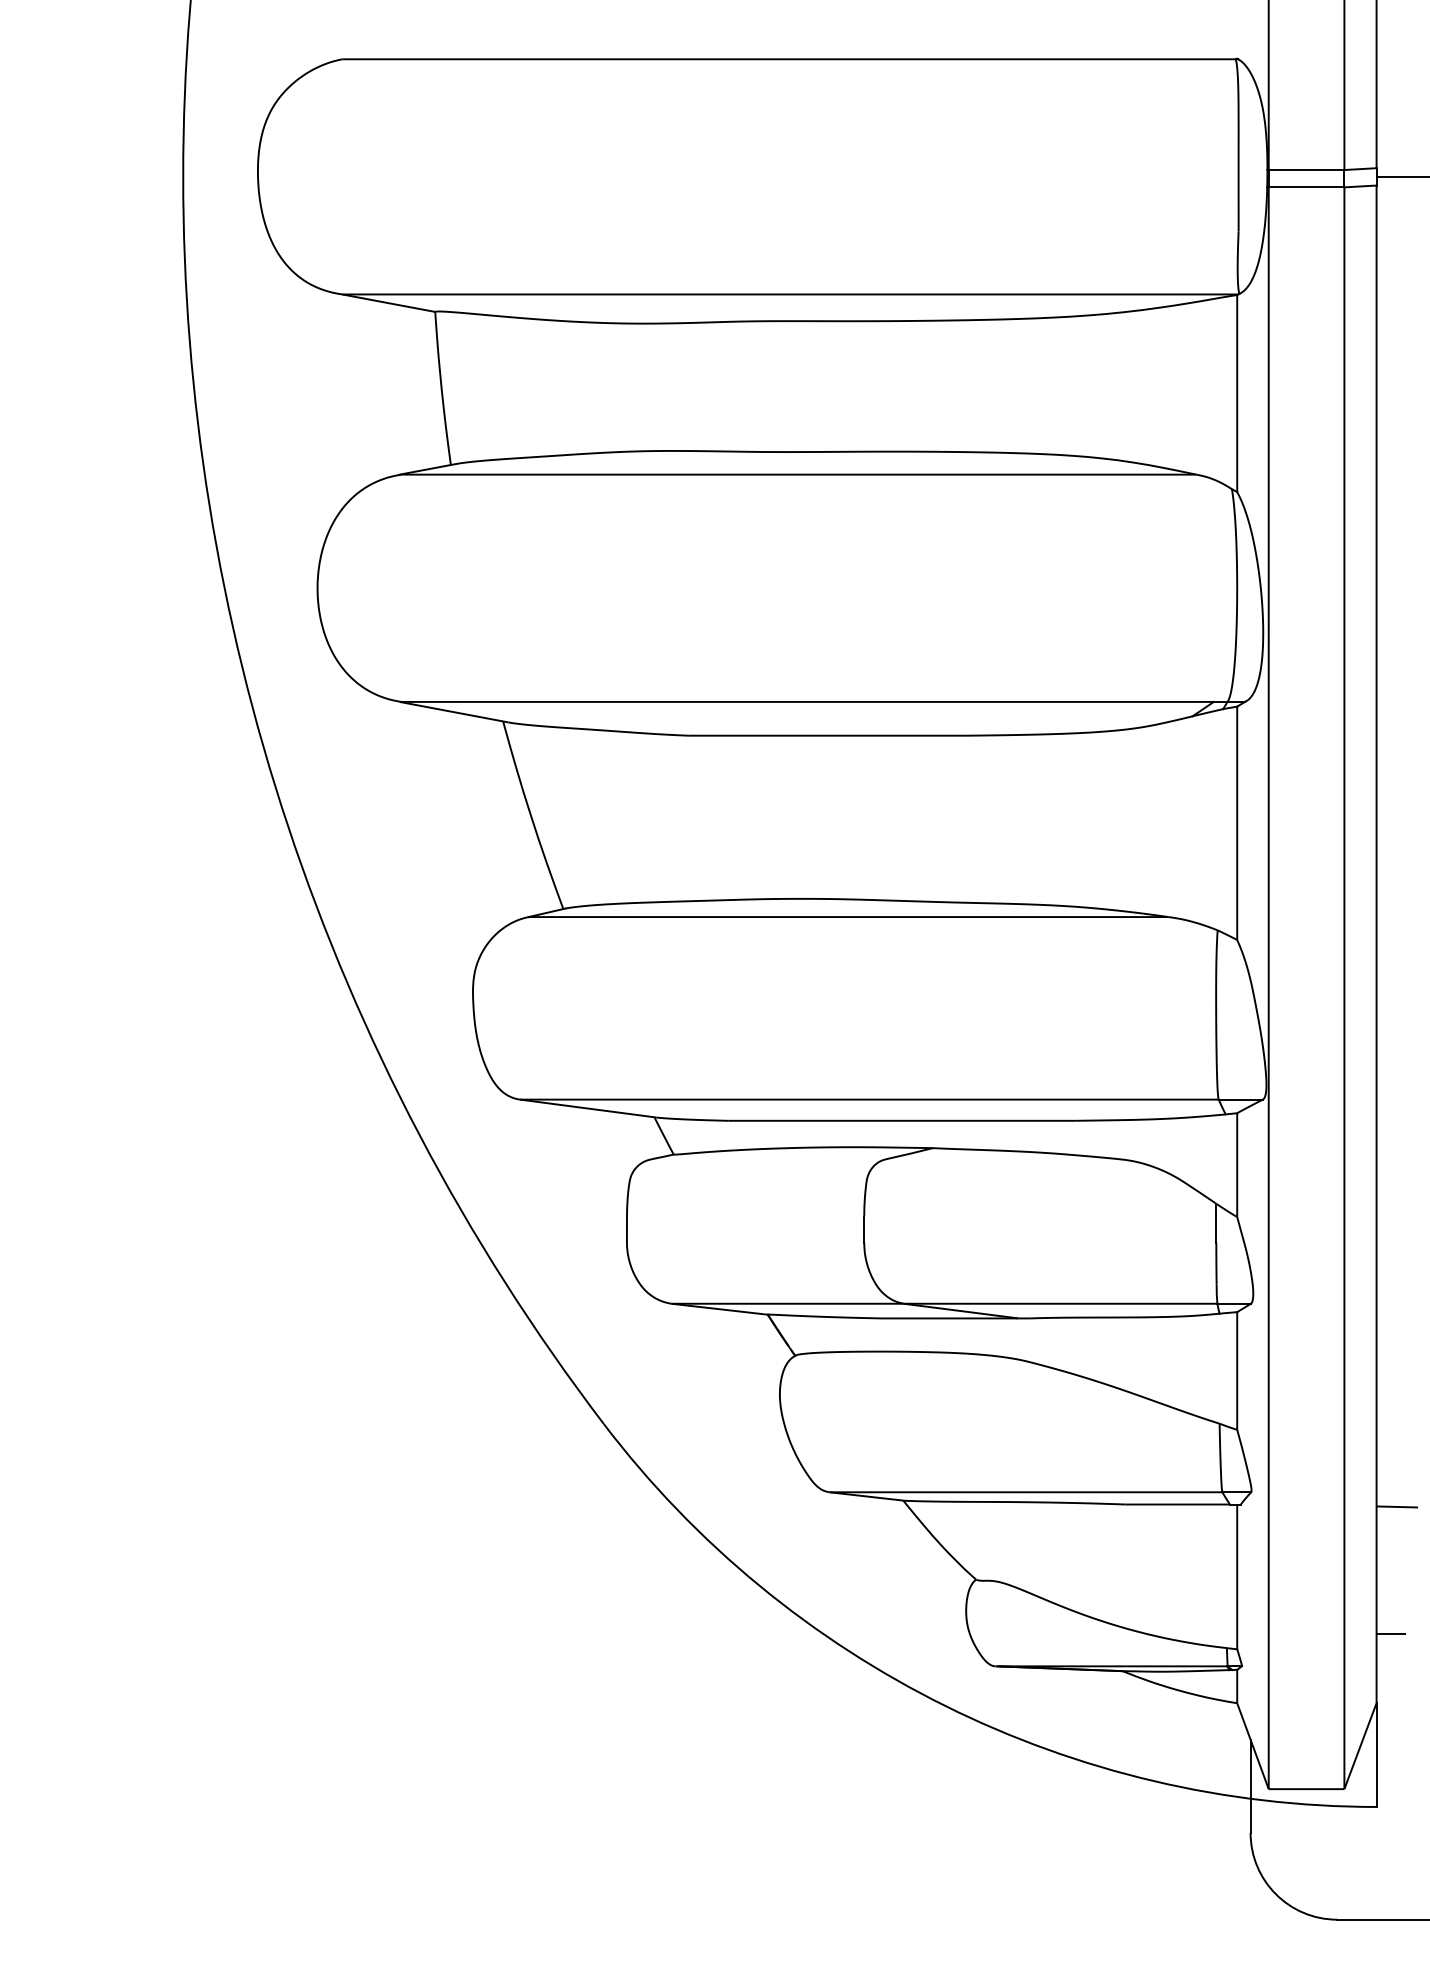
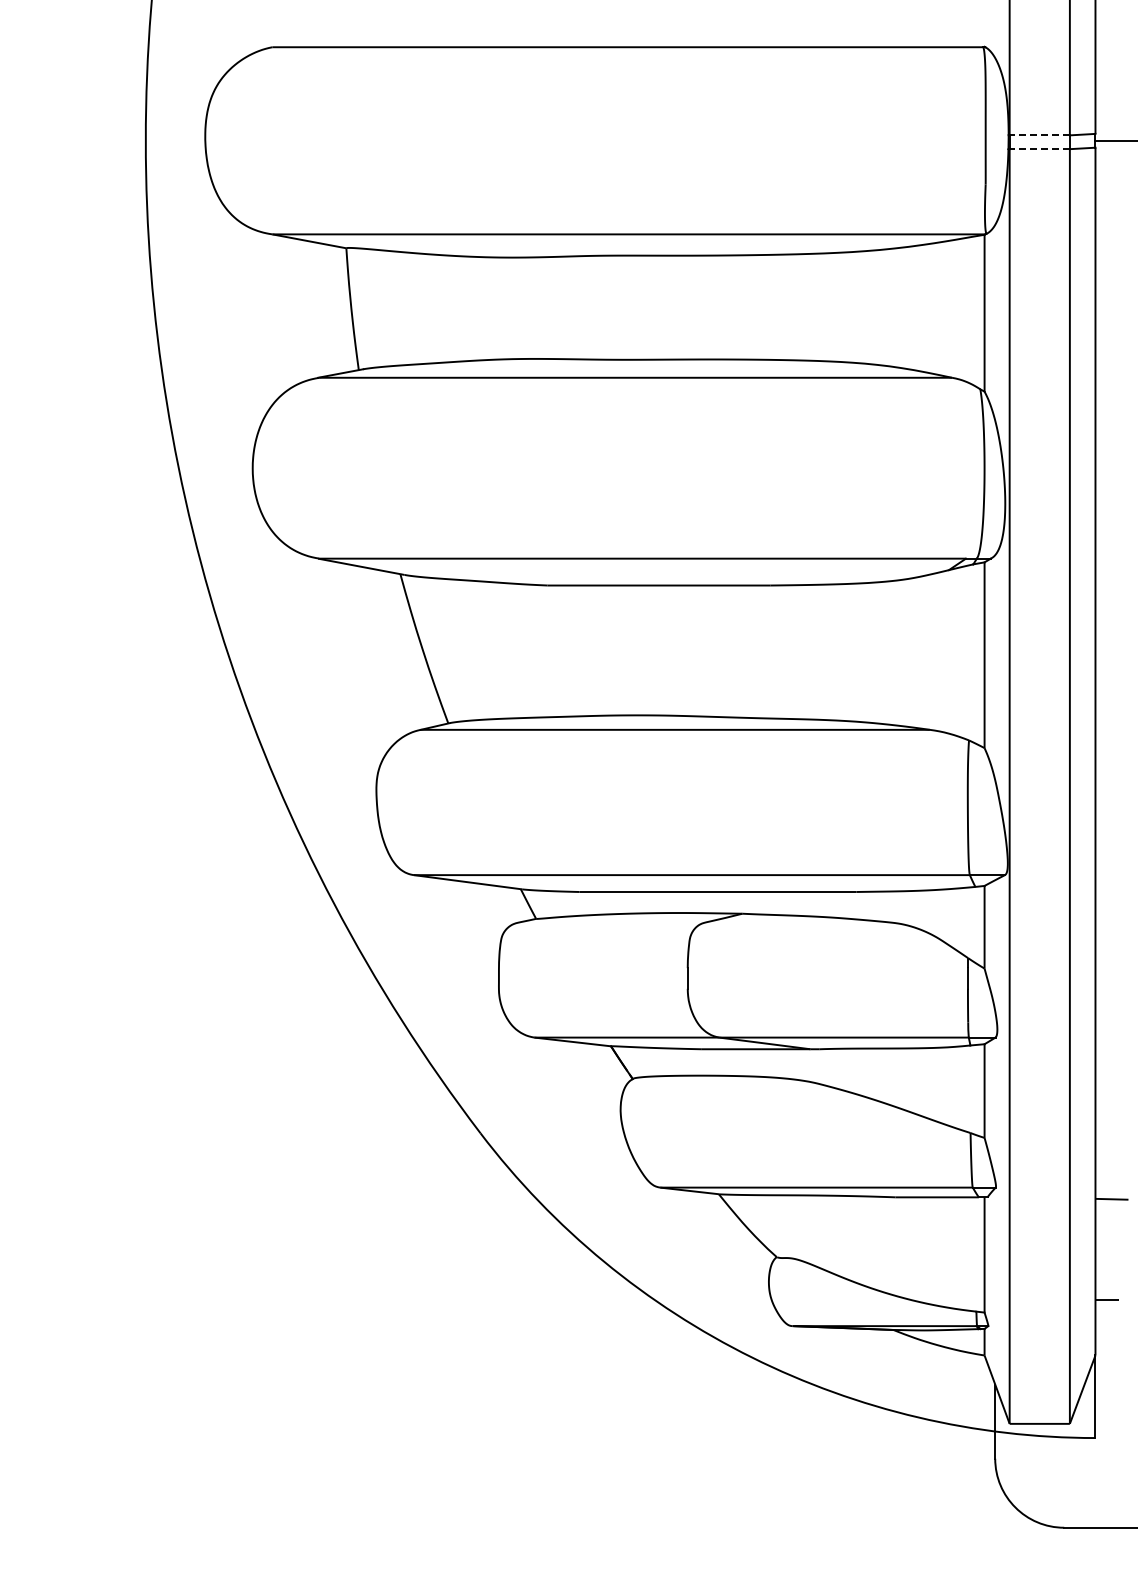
line: (1306, 170) -> (1039, 135), solid -> dashed
line: (1306, 187) -> (1039, 149), solid -> dashed

